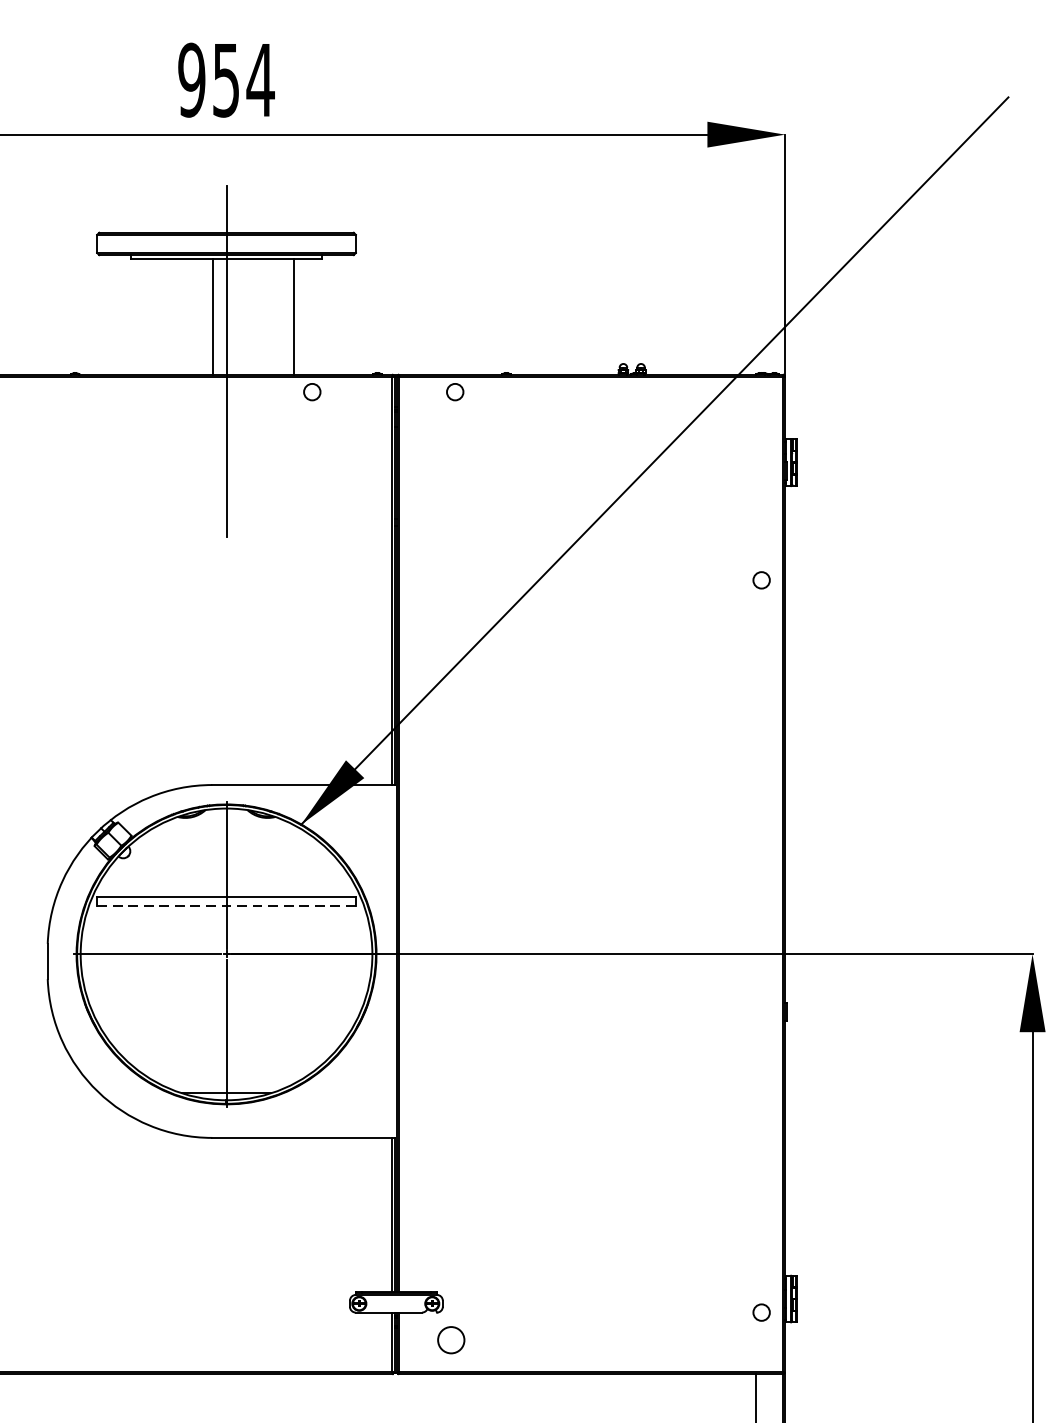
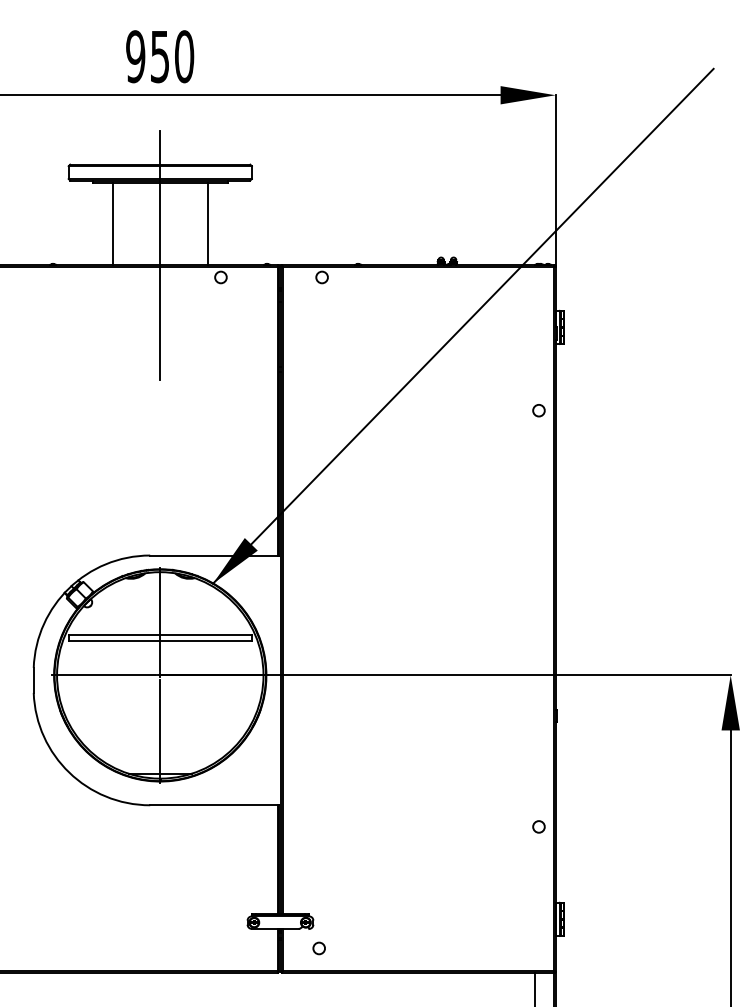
text: (260, 79) -> (184, 56), 954 -> 950
line: (212, 317) -> (112, 224), moved
line: (226, 906) -> (160, 641), dashed -> solid
circle: (760, 1312) -> (538, 826), moved
circle: (450, 1340) -> (318, 948), size x0.62

